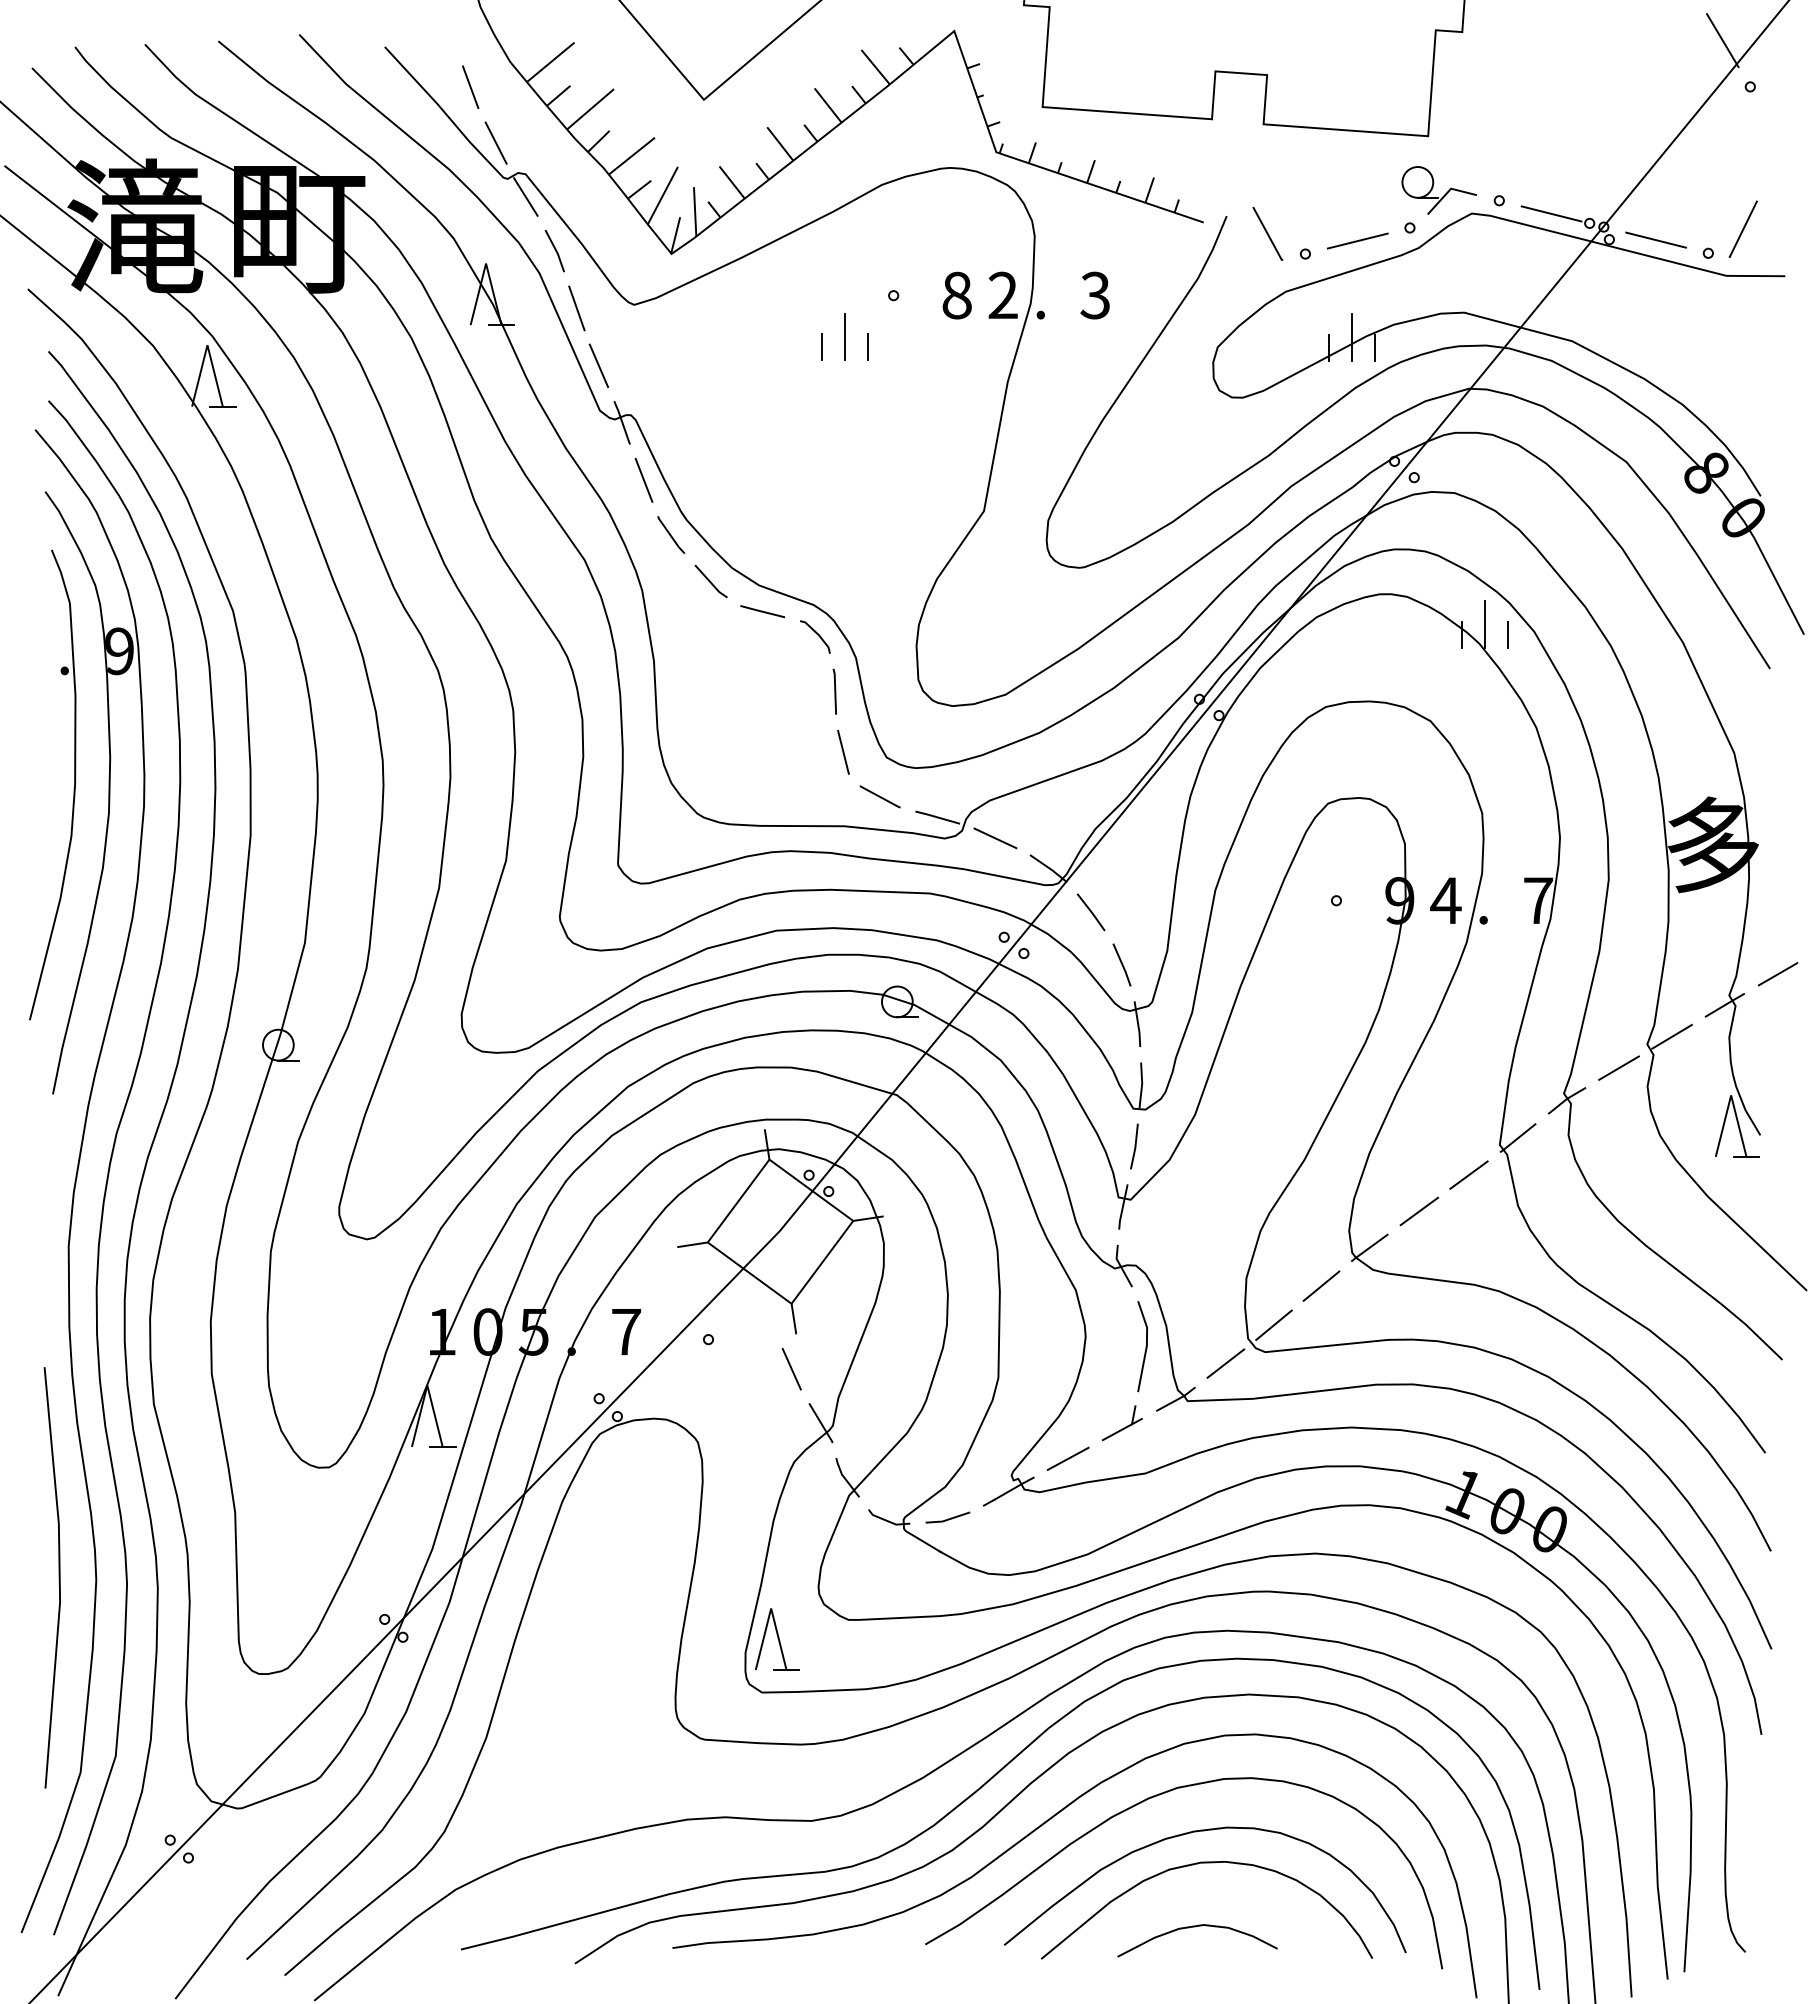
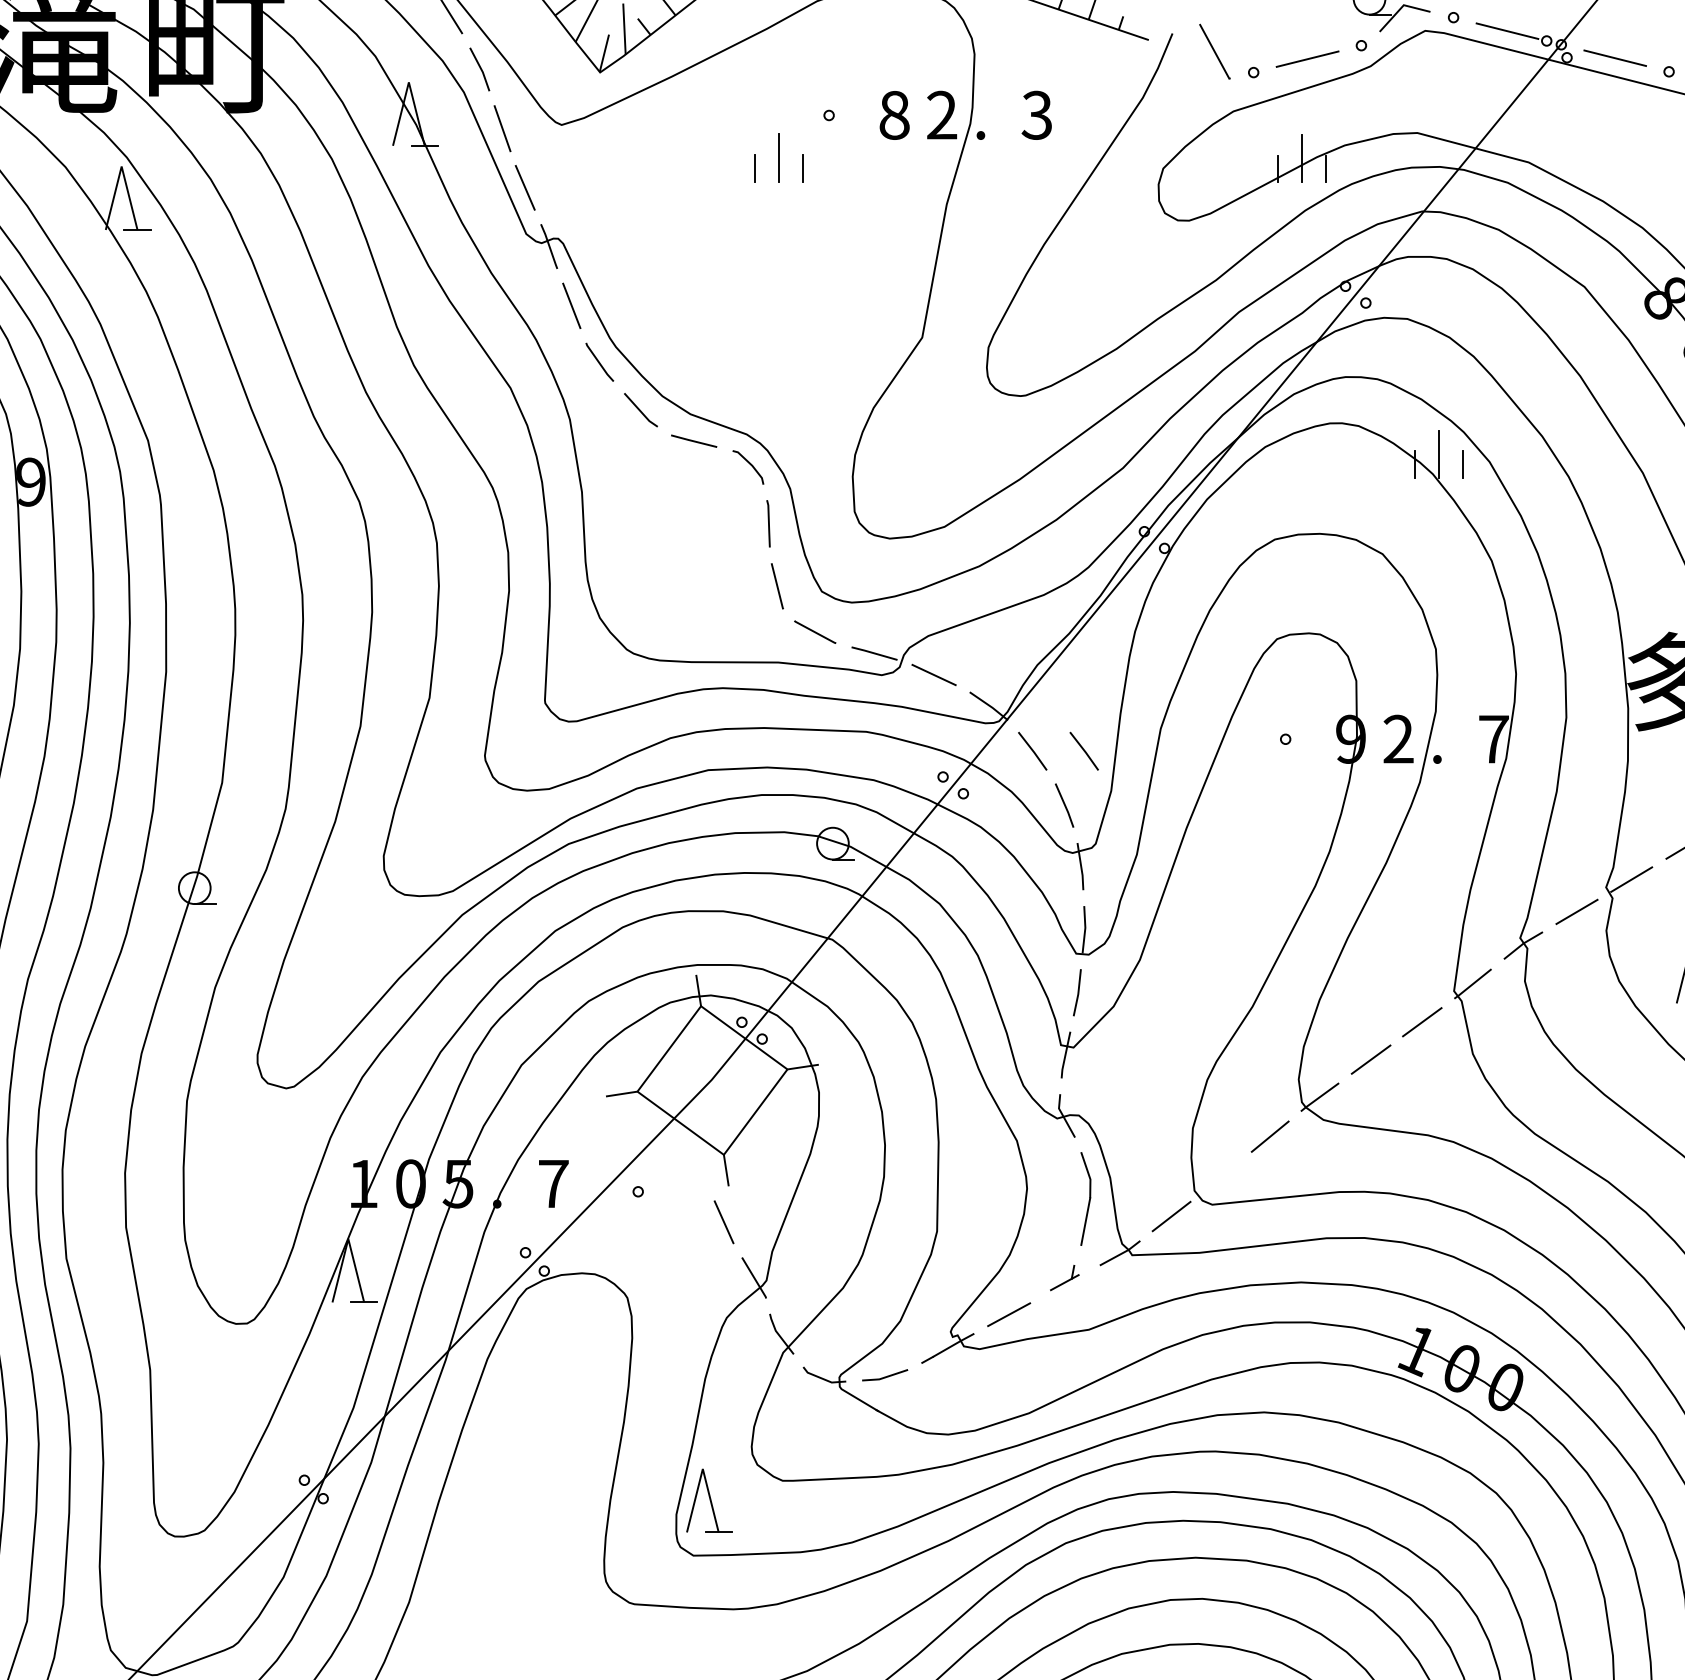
text: (1445, 900) -> (1398, 739), 4 -> 2
line: (1140, 912) -> (1083, 751), added
line: (1273, 1324) -> (1220, 1176), removed
part: (1121, 1423) -> (1064, 1278), size x0.7

